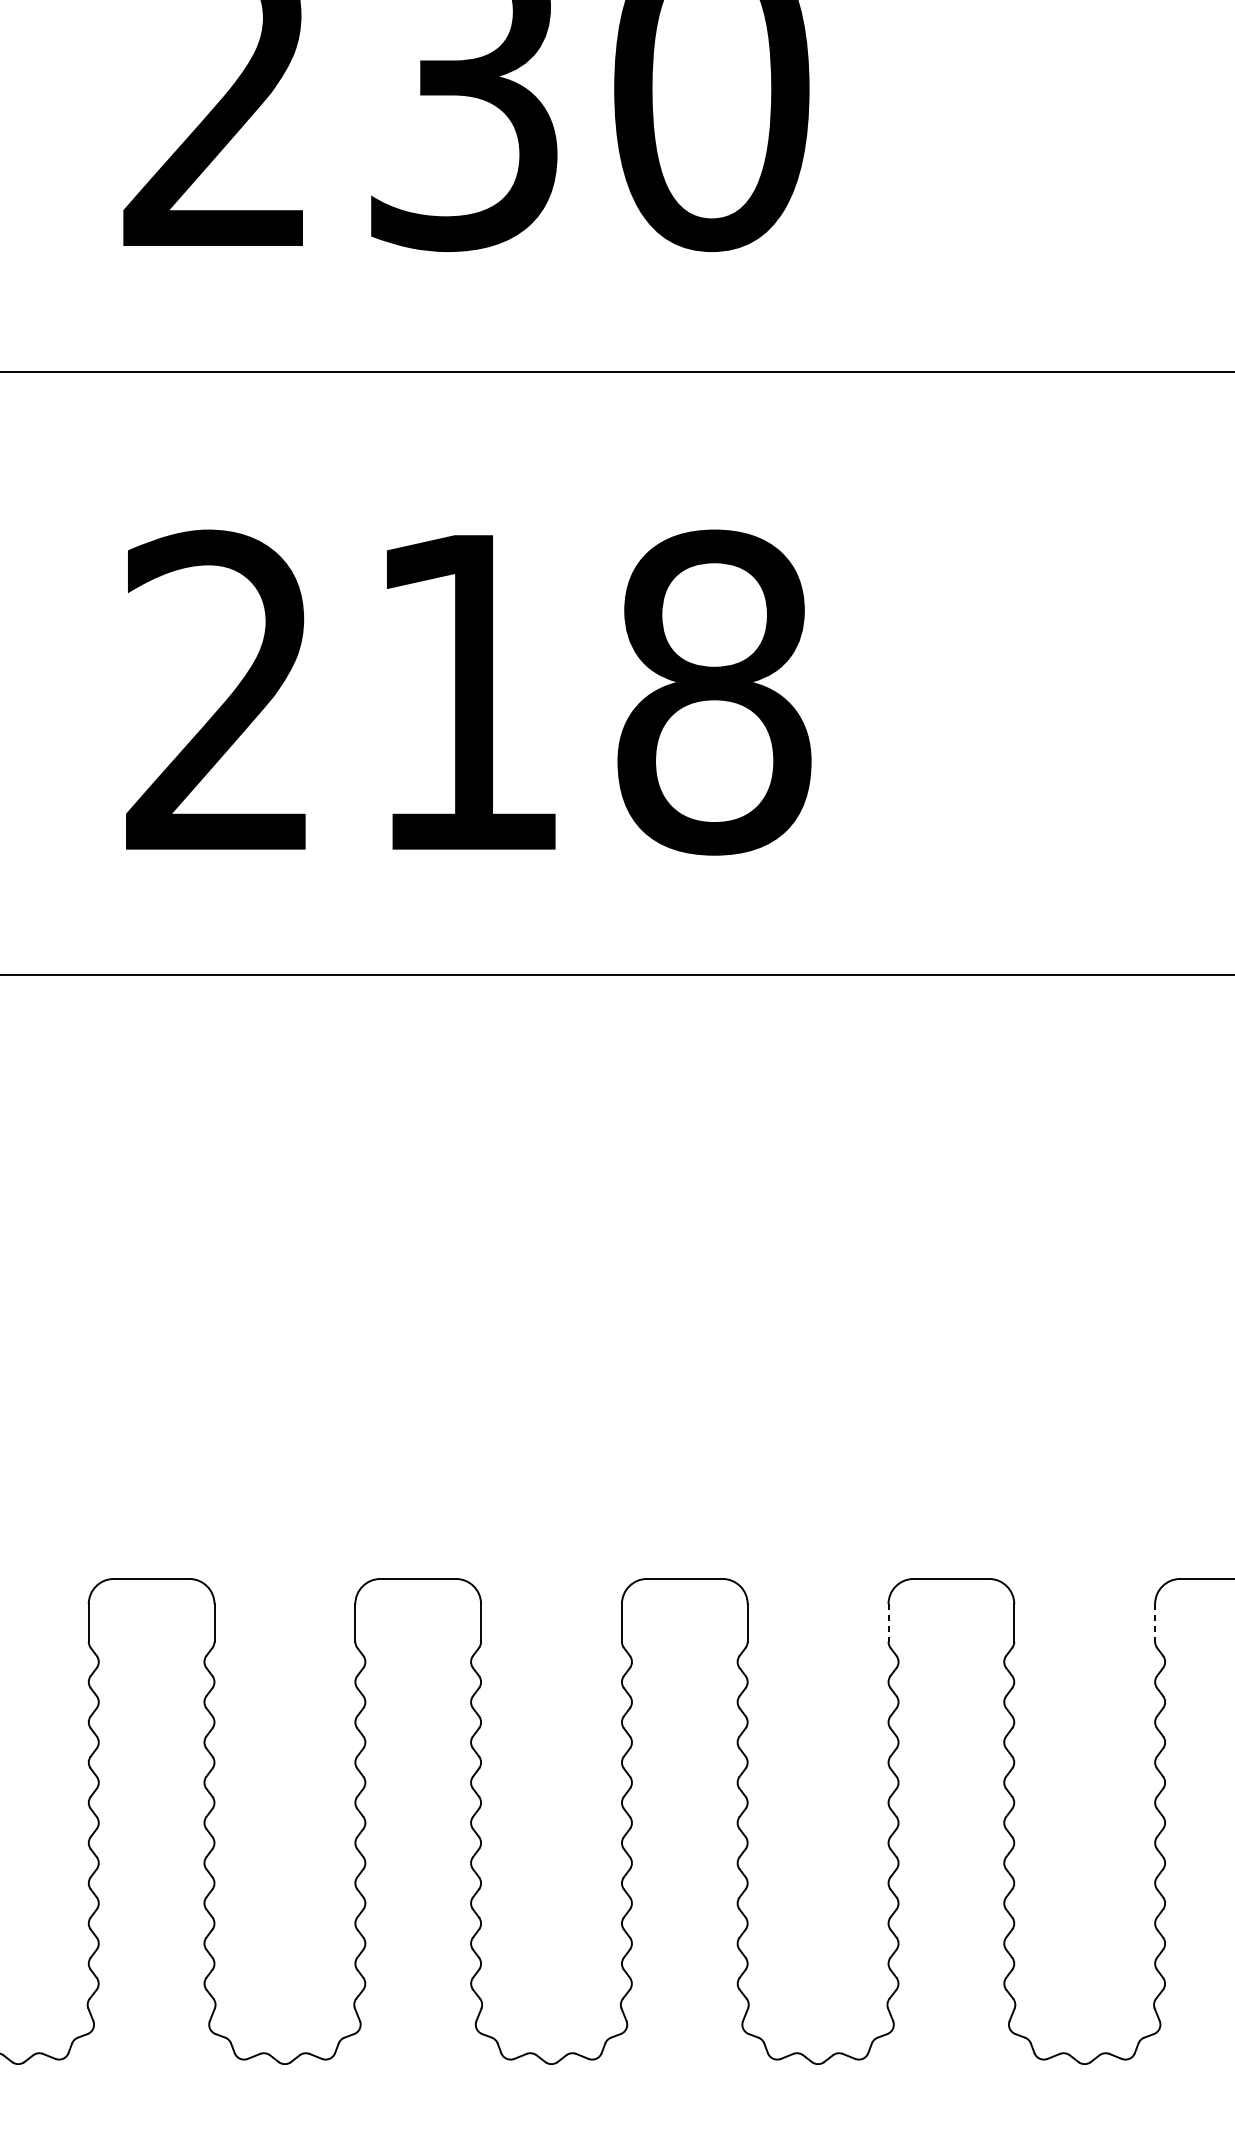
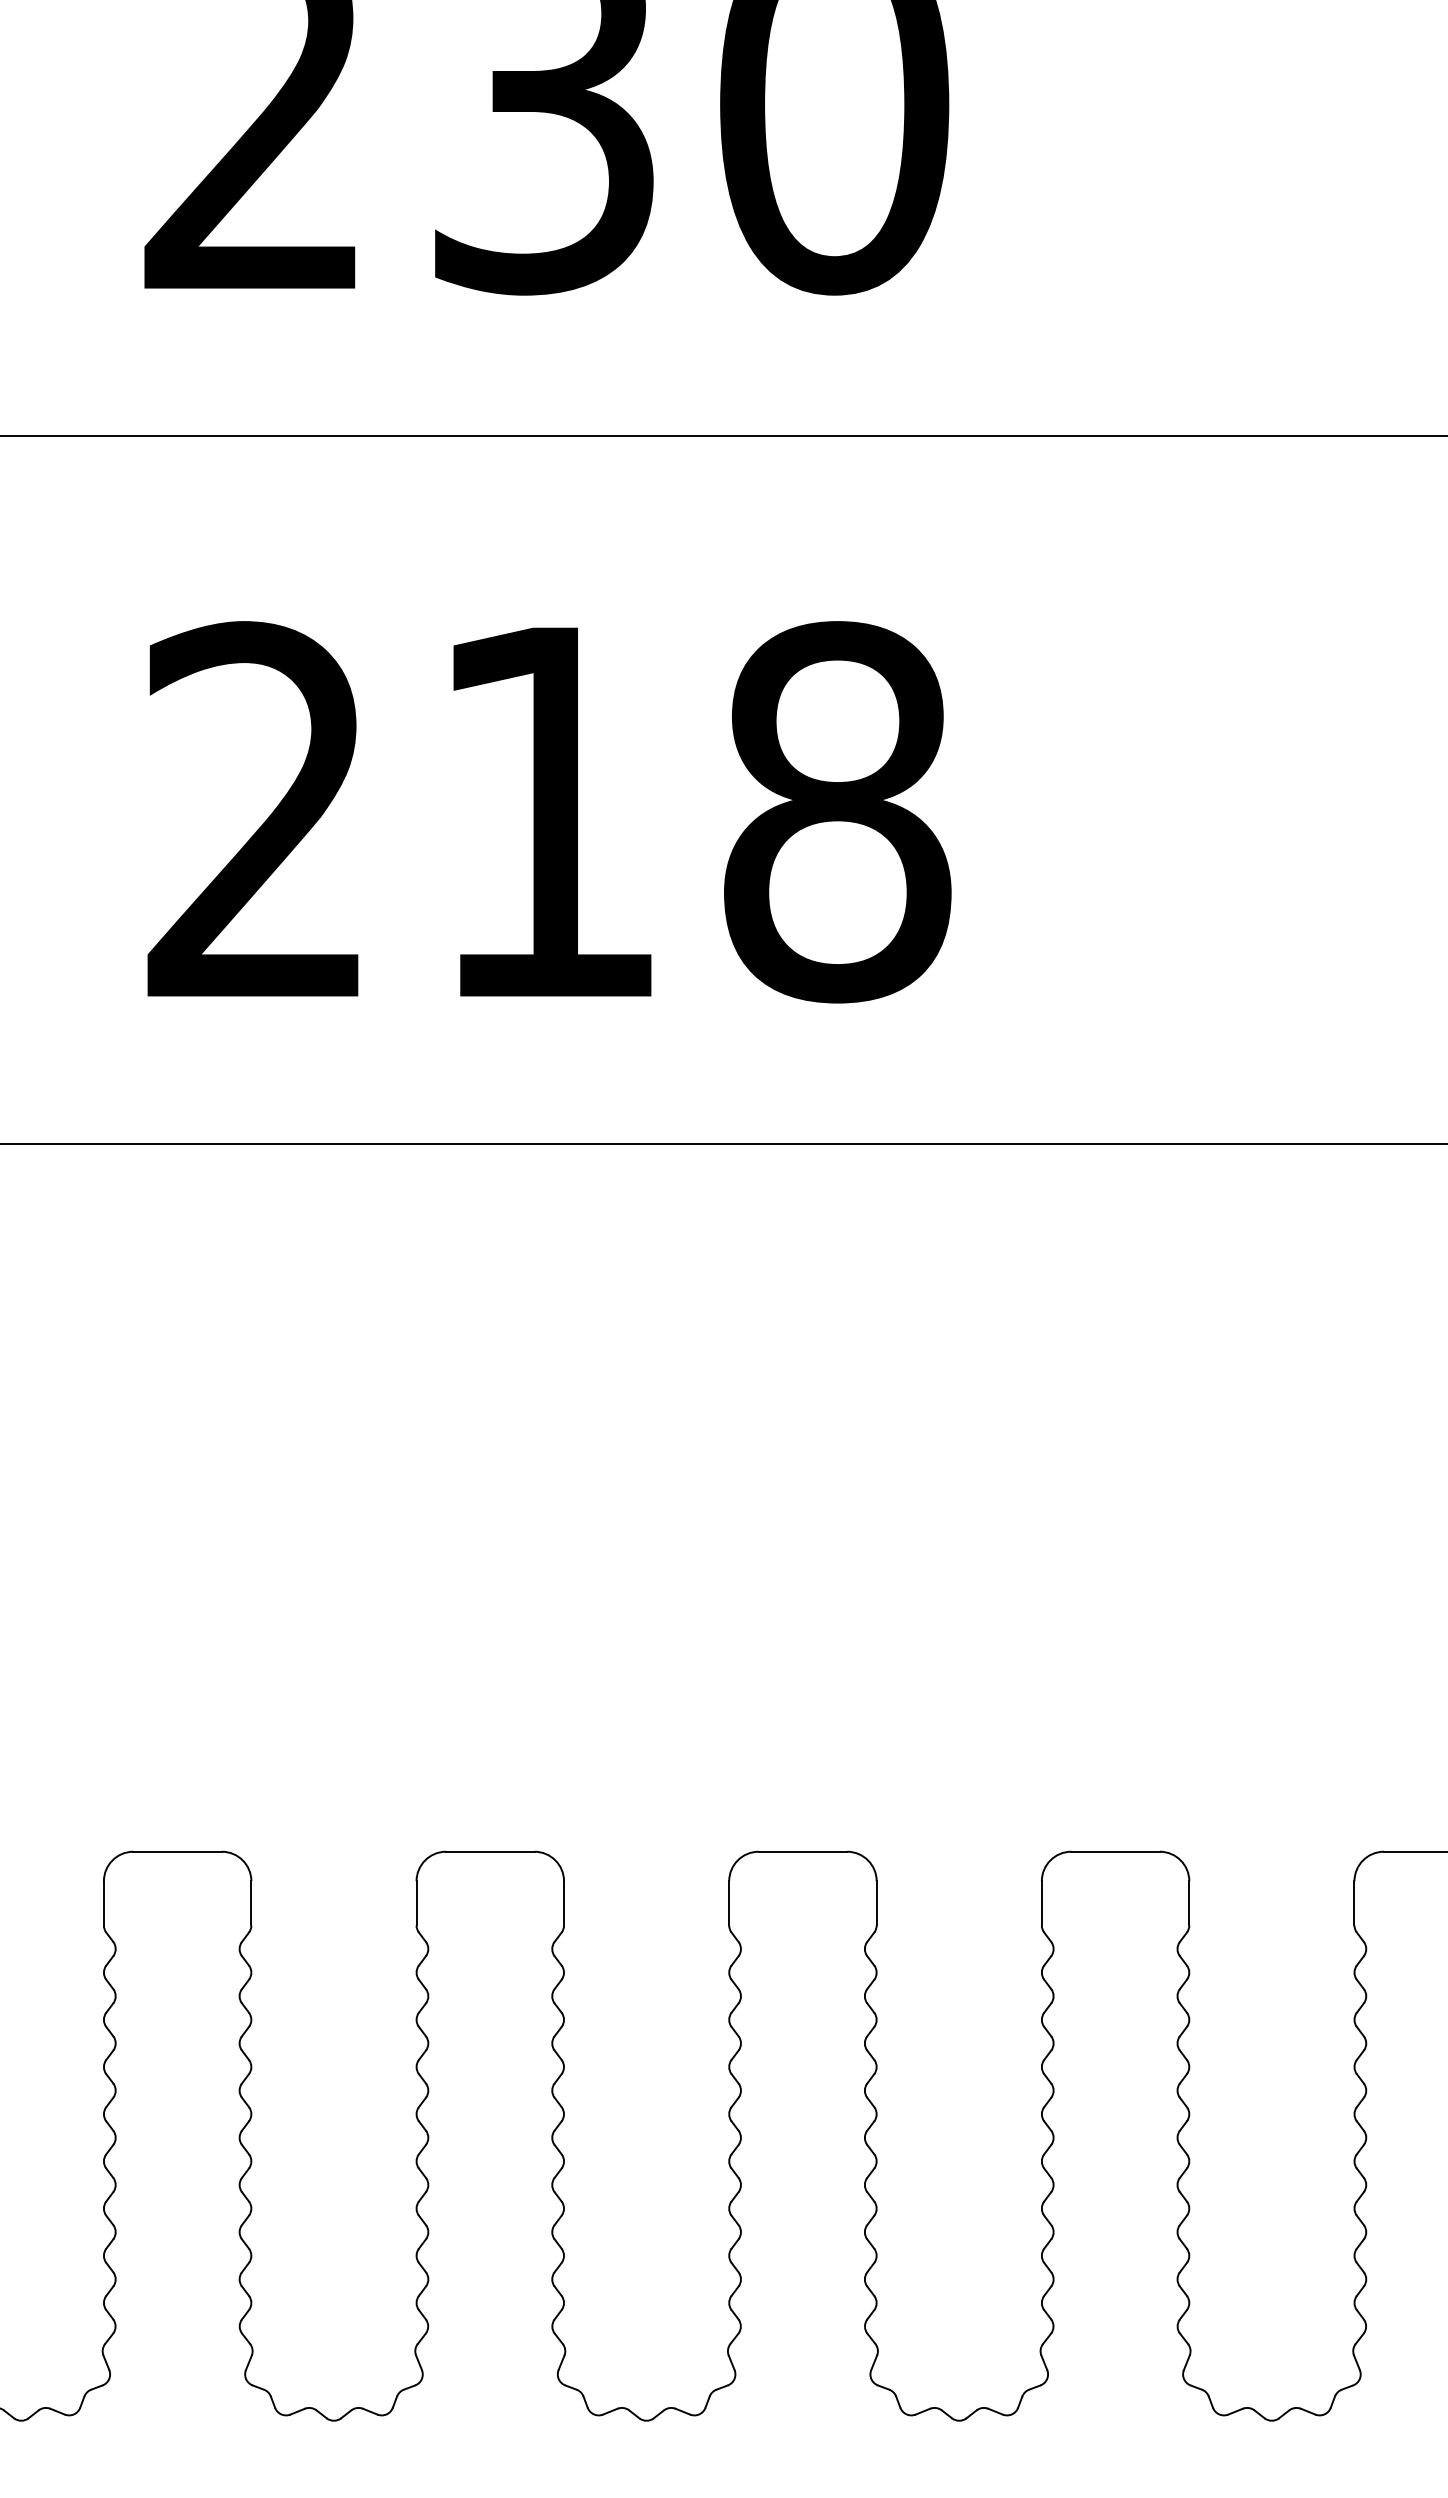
line: (888, 1623) -> (1041, 1903), dashed -> solid
line: (1155, 1623) -> (1354, 1903), dashed -> solid

